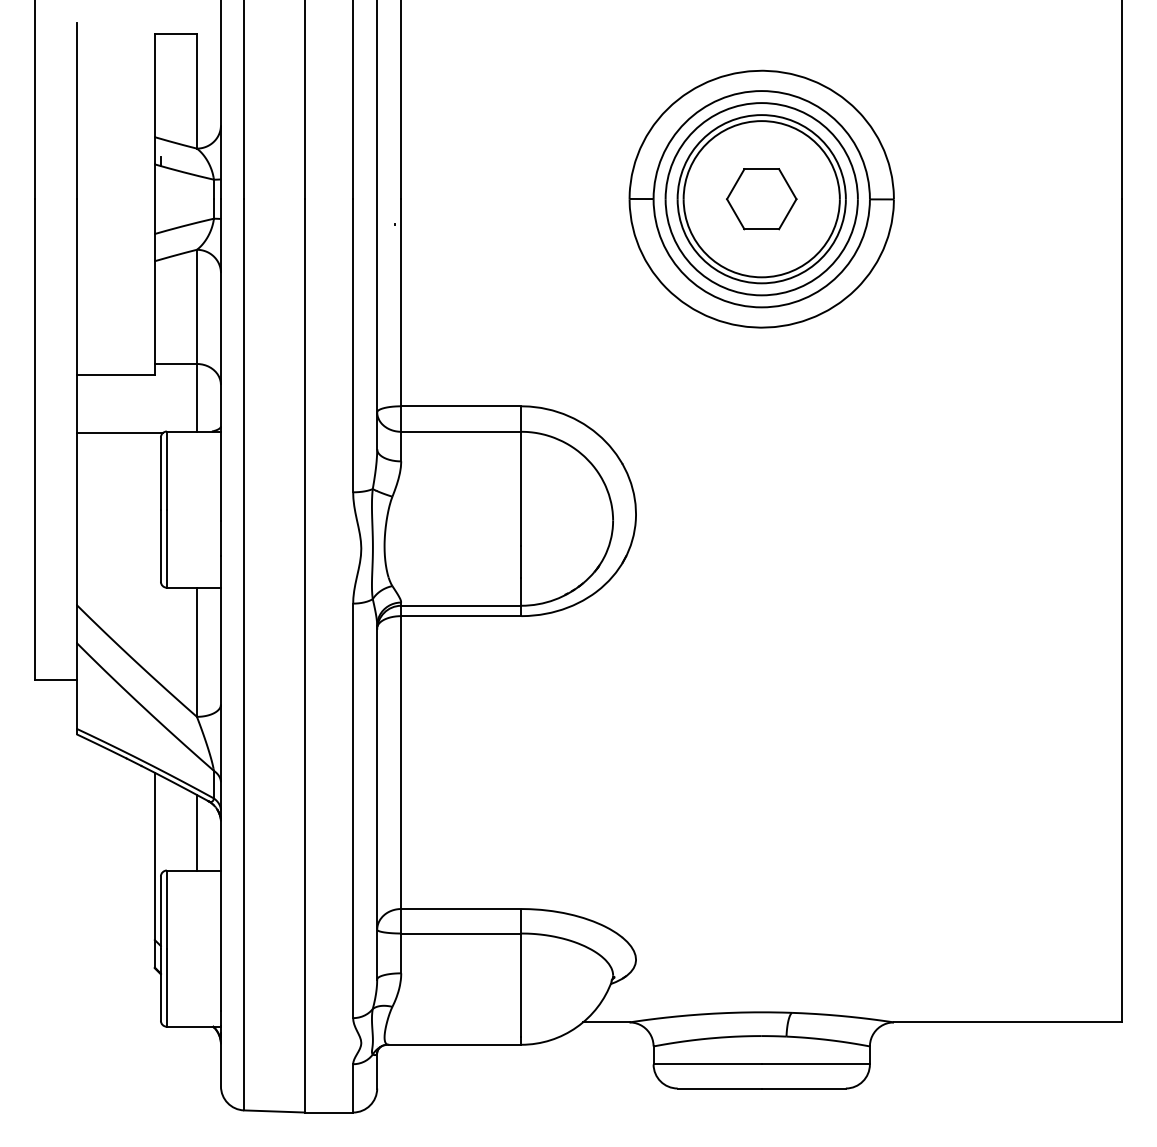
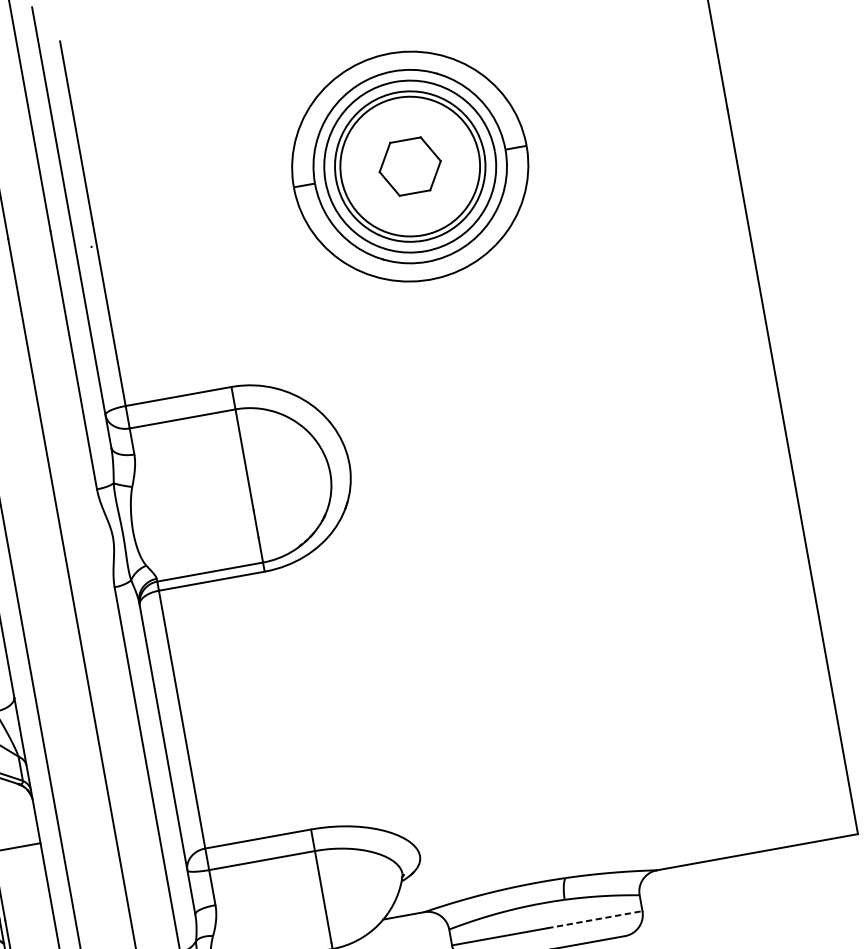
line: (196, 832) -> (12, 813), removed
line: (816, 1064) -> (595, 919), solid -> dashed

